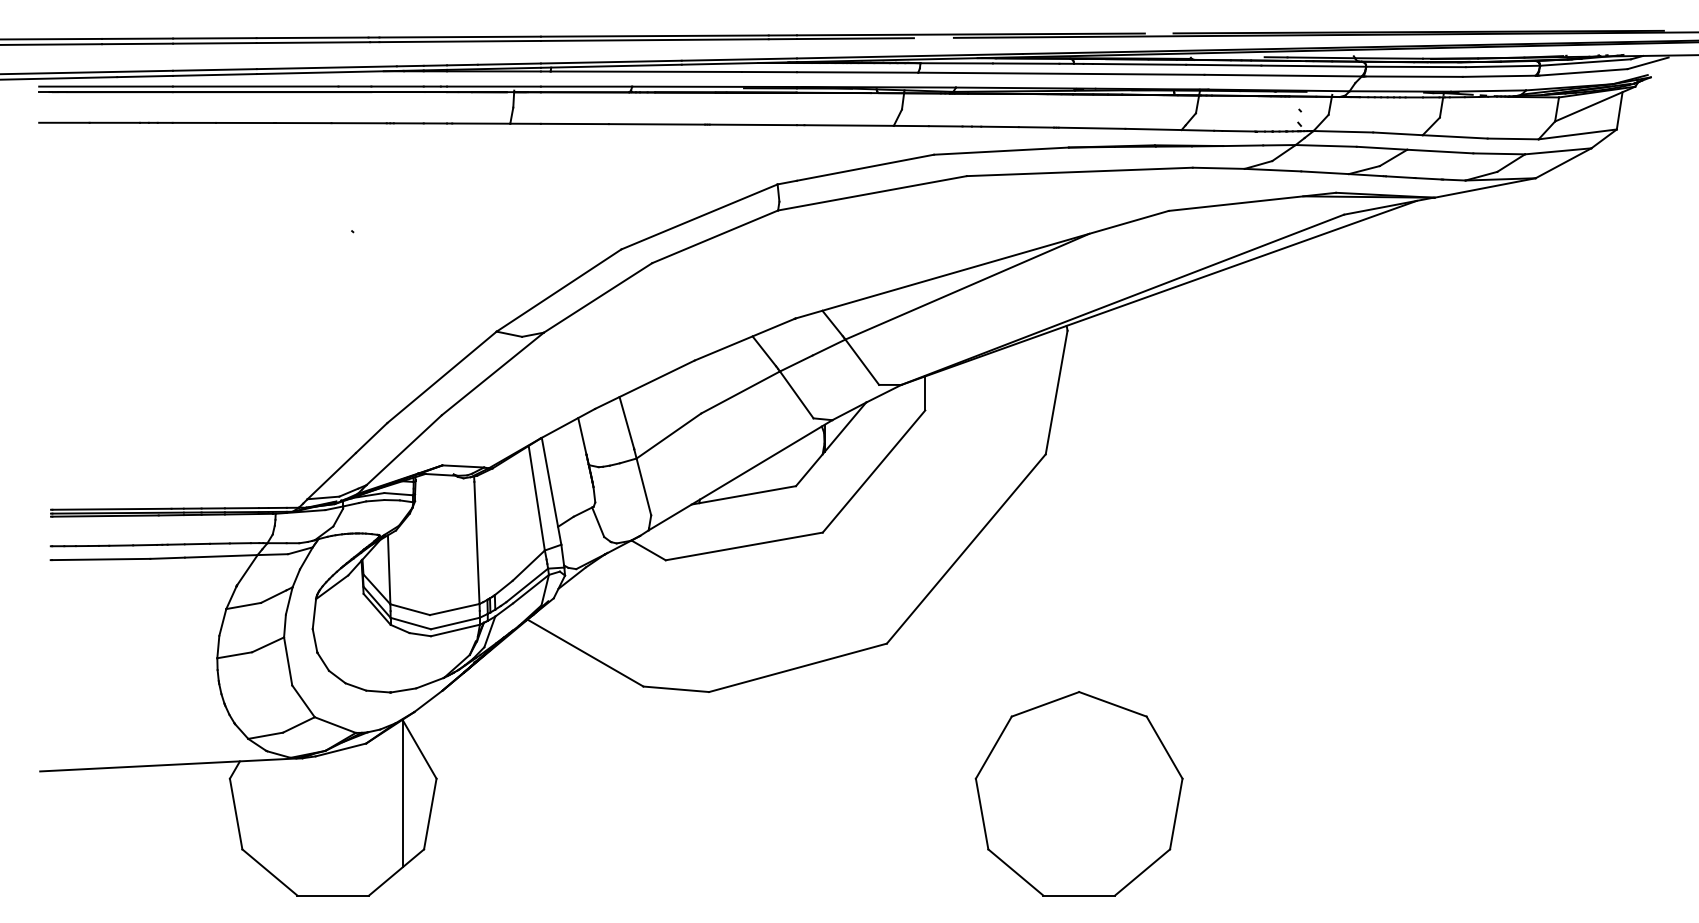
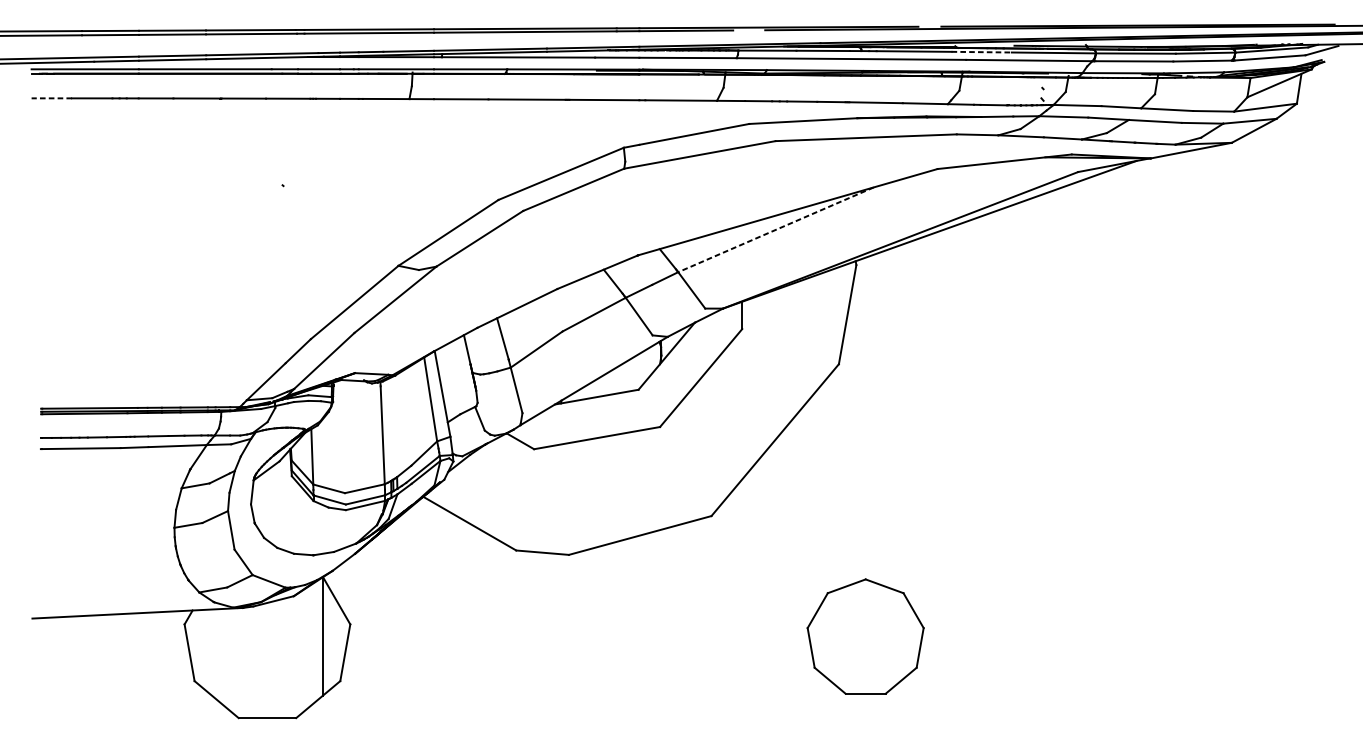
line: (1223, 65) -> (981, 52), solid -> dashed
line: (63, 122) -> (51, 98), solid -> dashed
line: (967, 286) -> (776, 229), solid -> dashed
part: (1078, 793) -> (865, 636), size x0.7

